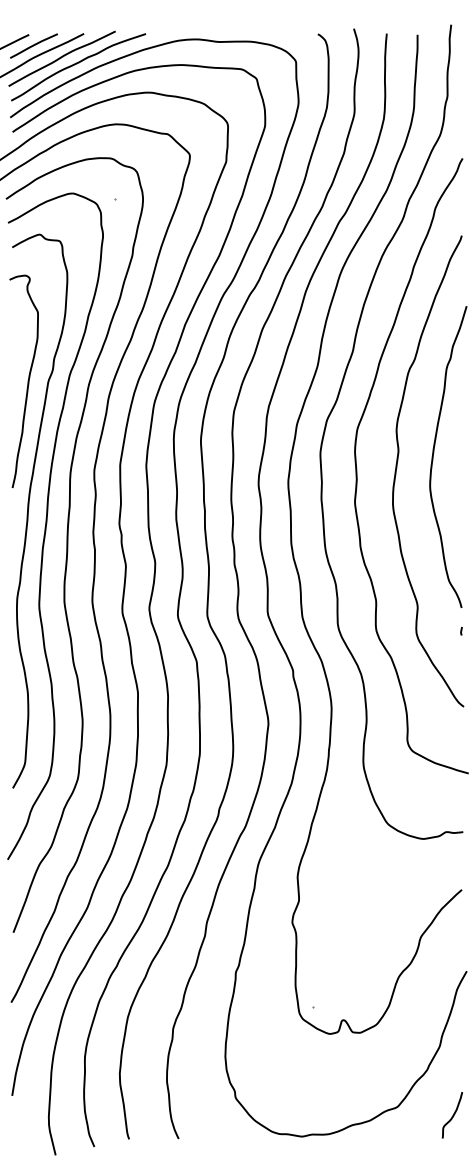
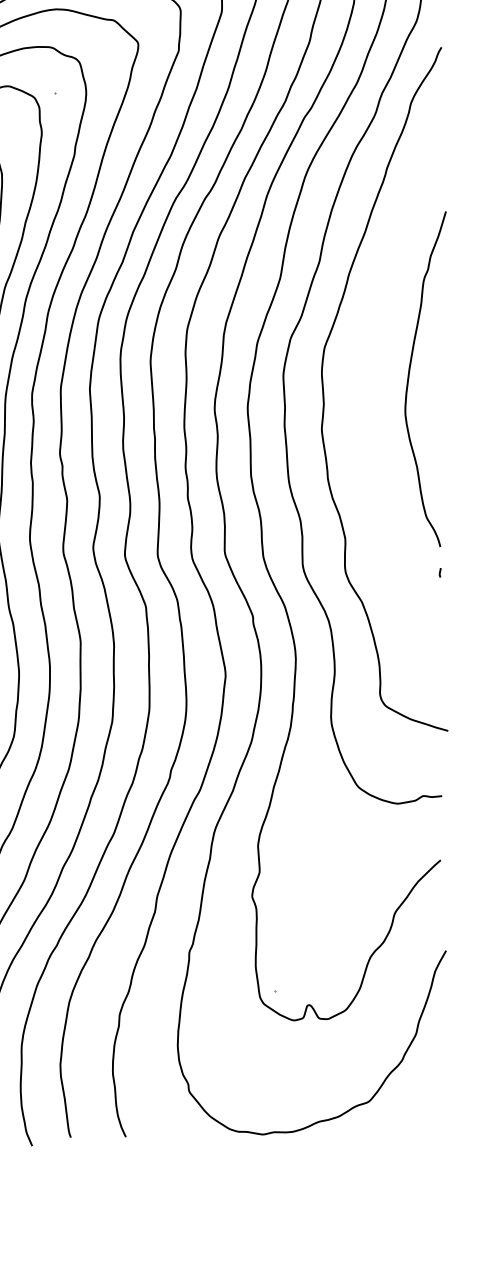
curve: (397, 468) -> (369, 391), removed
curve: (452, 1115) -> (430, 1111), removed

